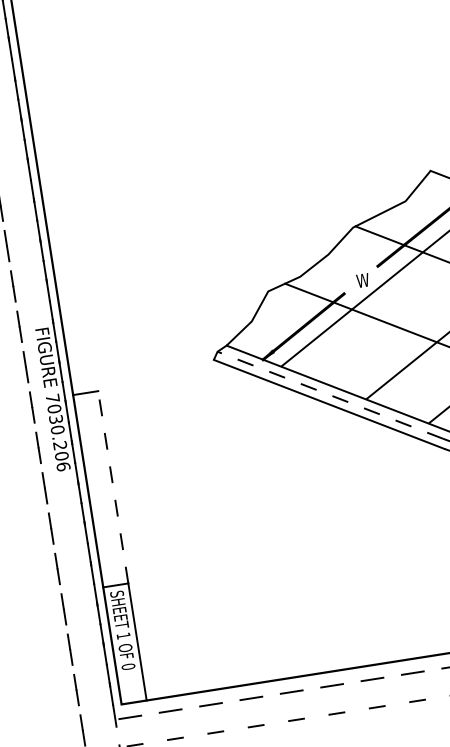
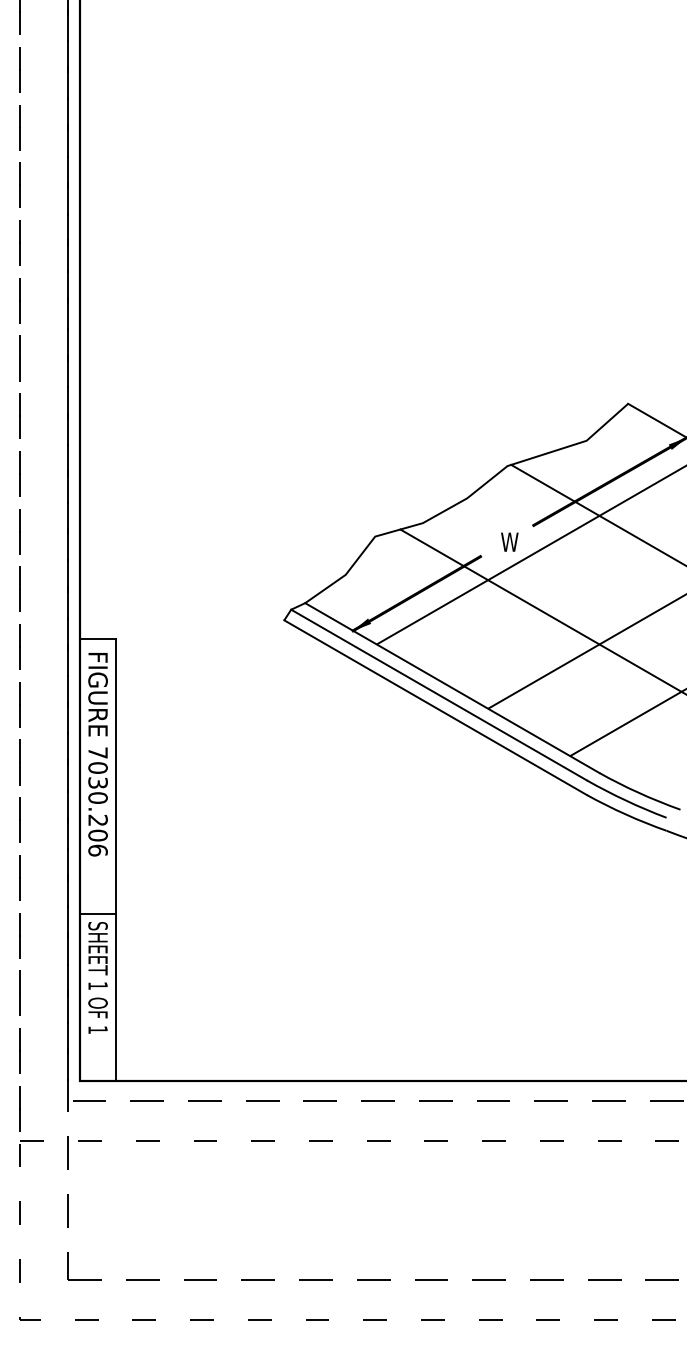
line: (330, 395) -> (439, 695), dashed -> solid
text: (52, 399) -> (97, 754), moved
line: (113, 487) -> (116, 776), dashed -> solid
text: (128, 666) -> (97, 1029), 0 -> 1

